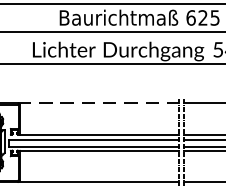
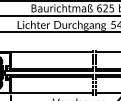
line: (98, 103) -> (51, 52), dashed -> solid

